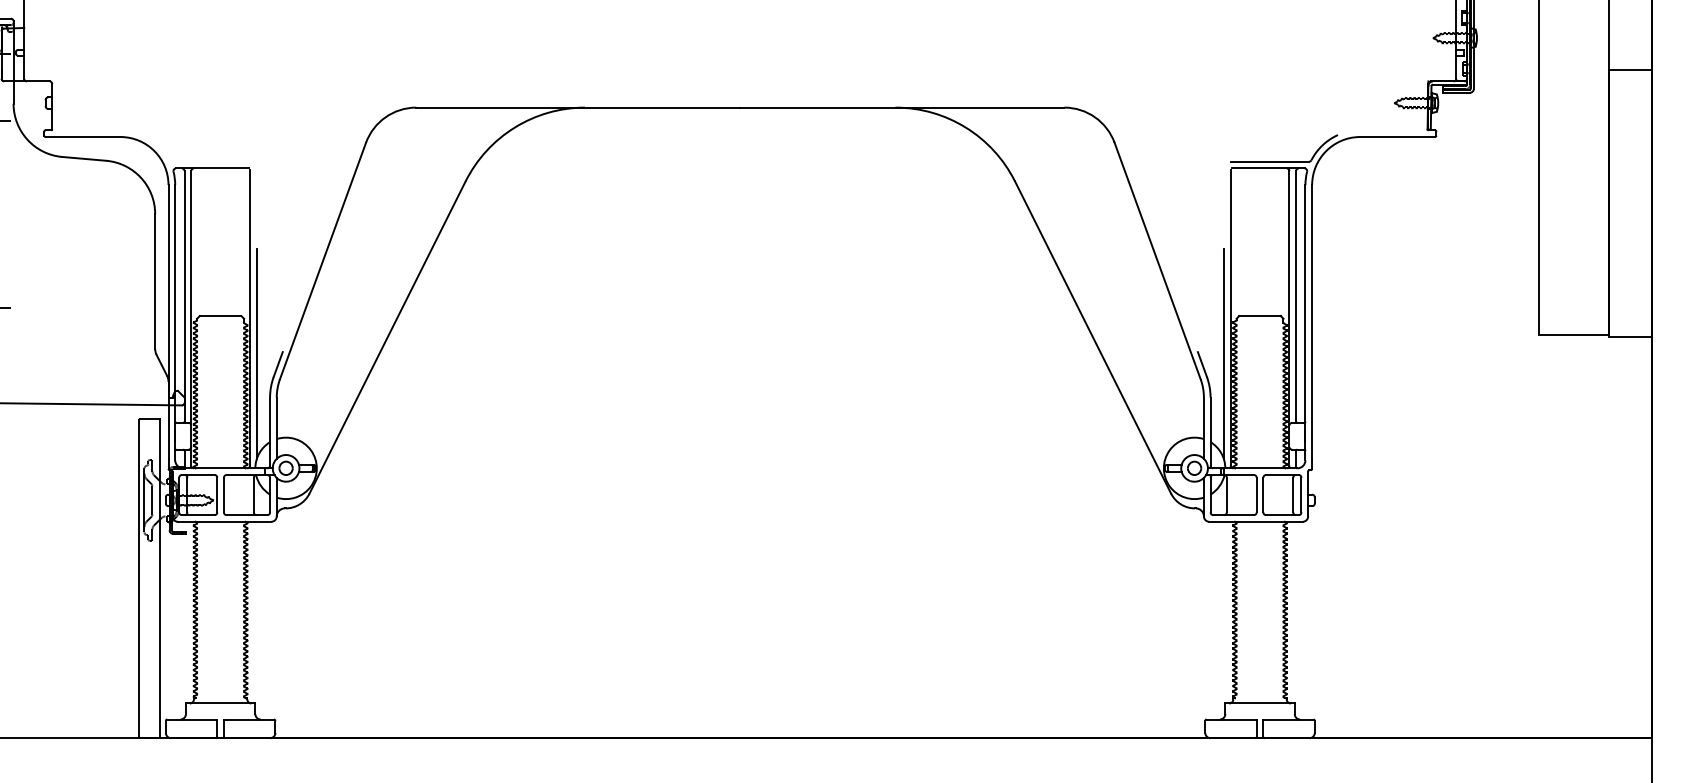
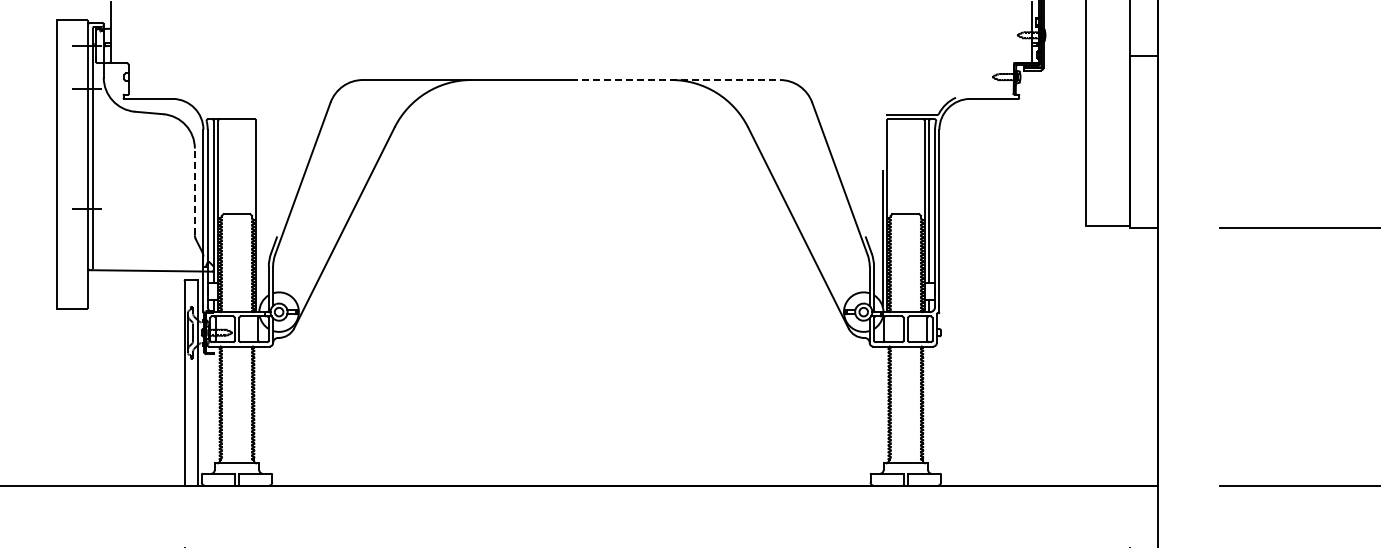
line: (903, 108) -> (676, 80), solid -> dashed
line: (154, 280) -> (194, 191), solid -> dashed
line: (257, 353) -> (260, 238), removed

